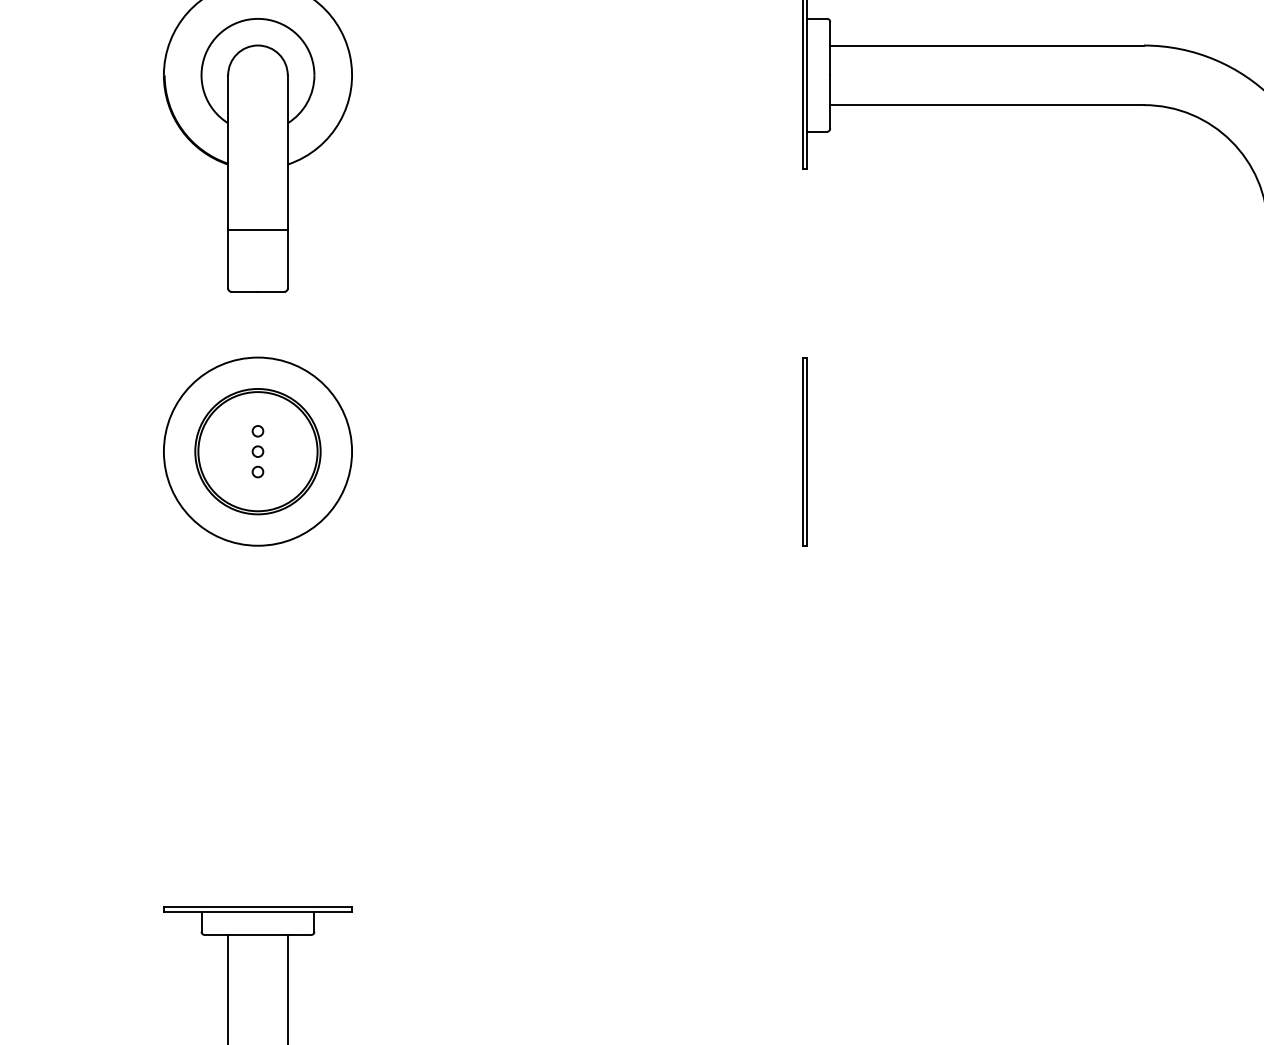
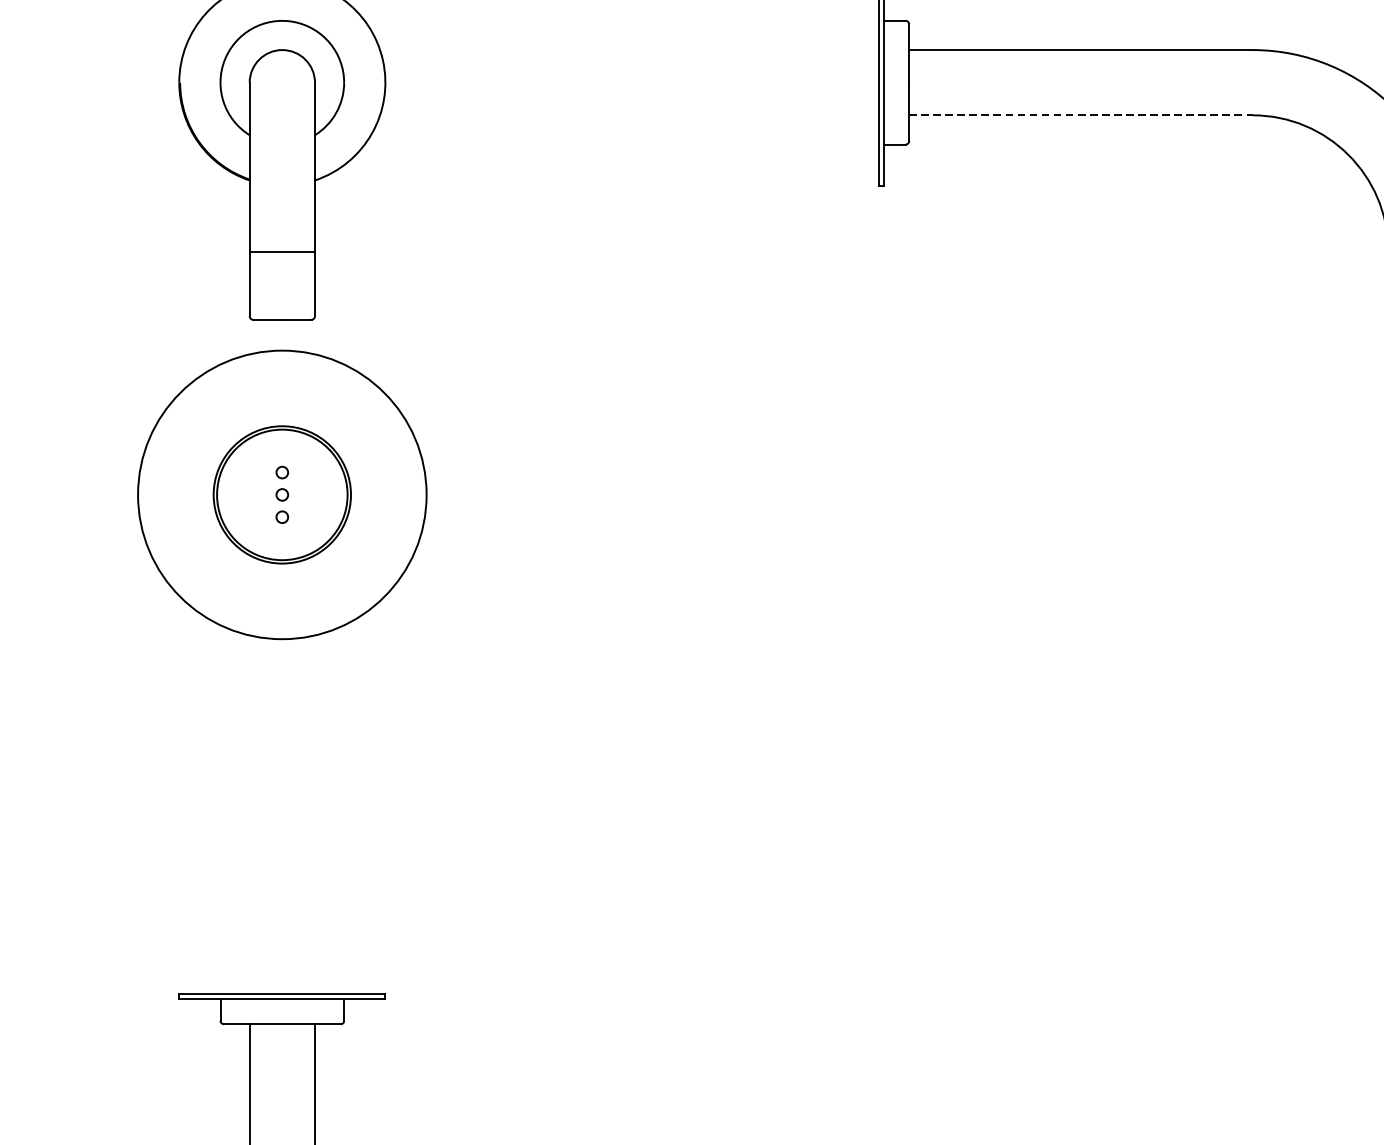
line: (987, 105) -> (1081, 115), solid -> dashed
circle: (257, 451) -> (281, 494), size x1.4
part: (804, 451) -> (880, 494), removed

